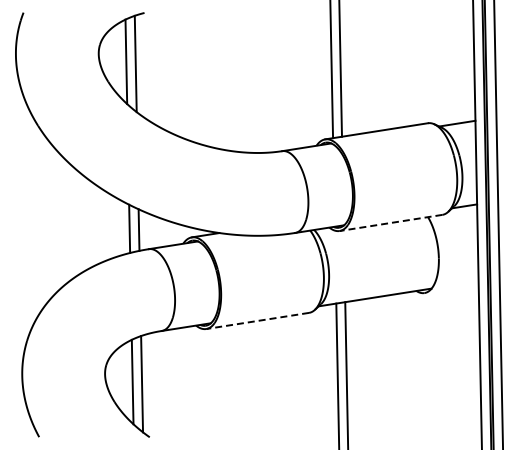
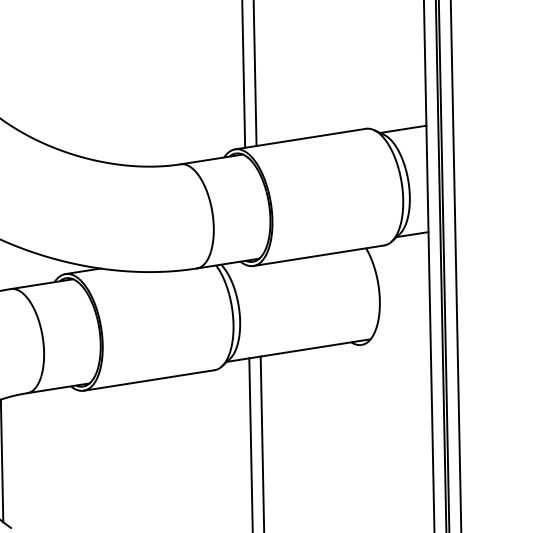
line: (390, 223) -> (318, 256), dashed -> solid
line: (257, 321) -> (149, 381), dashed -> solid

